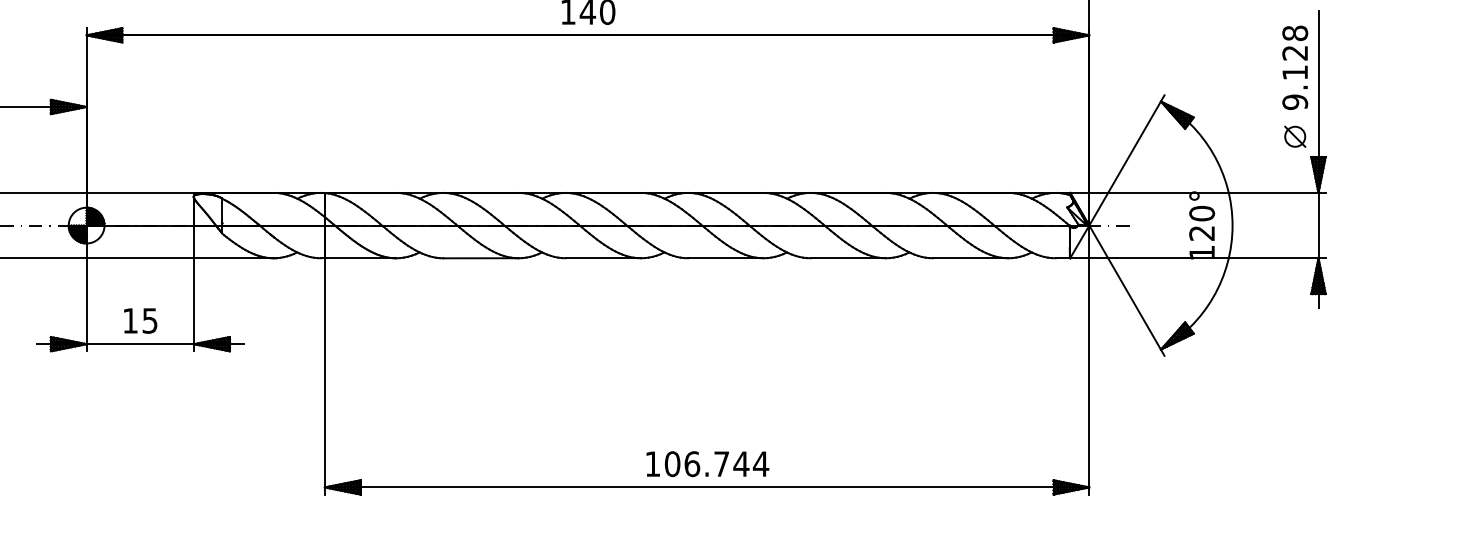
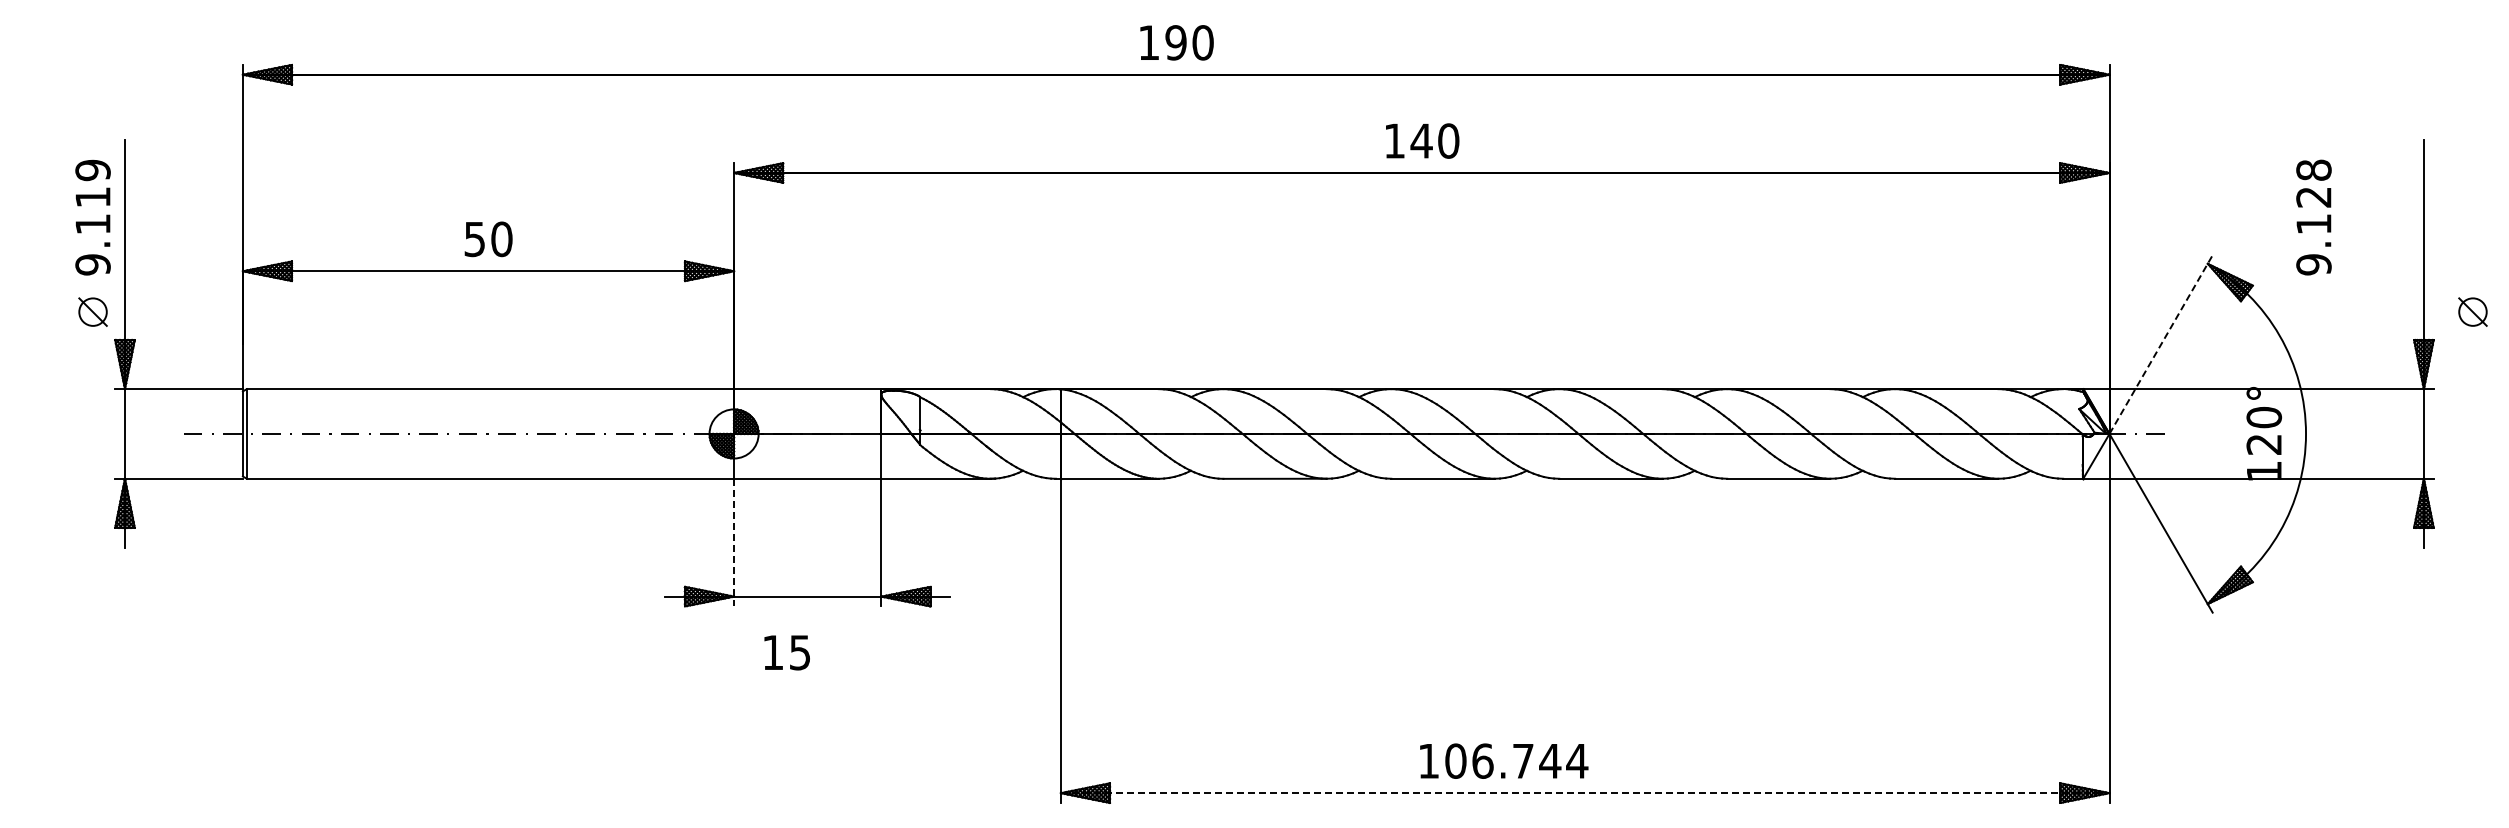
text: (1294, 67) -> (2313, 217), moved
part: (1294, 136) -> (2472, 311), moved
line: (1127, 160) -> (2161, 344), solid -> dashed
line: (86, 304) -> (734, 542), solid -> dashed
text: (140, 320) -> (786, 652), moved
text: (708, 463) -> (1504, 760), moved
line: (707, 487) -> (1585, 793), solid -> dashed

